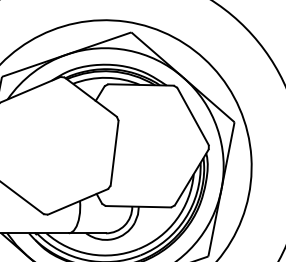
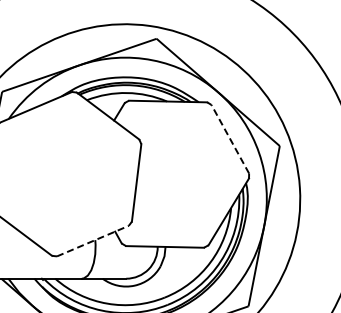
line: (193, 115) -> (230, 138), solid -> dashed
line: (78, 201) -> (93, 240), solid -> dashed

